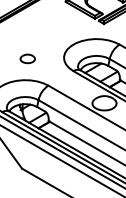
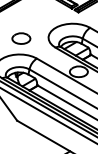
part: (27, 58) -> (21, 38), size x1.67

